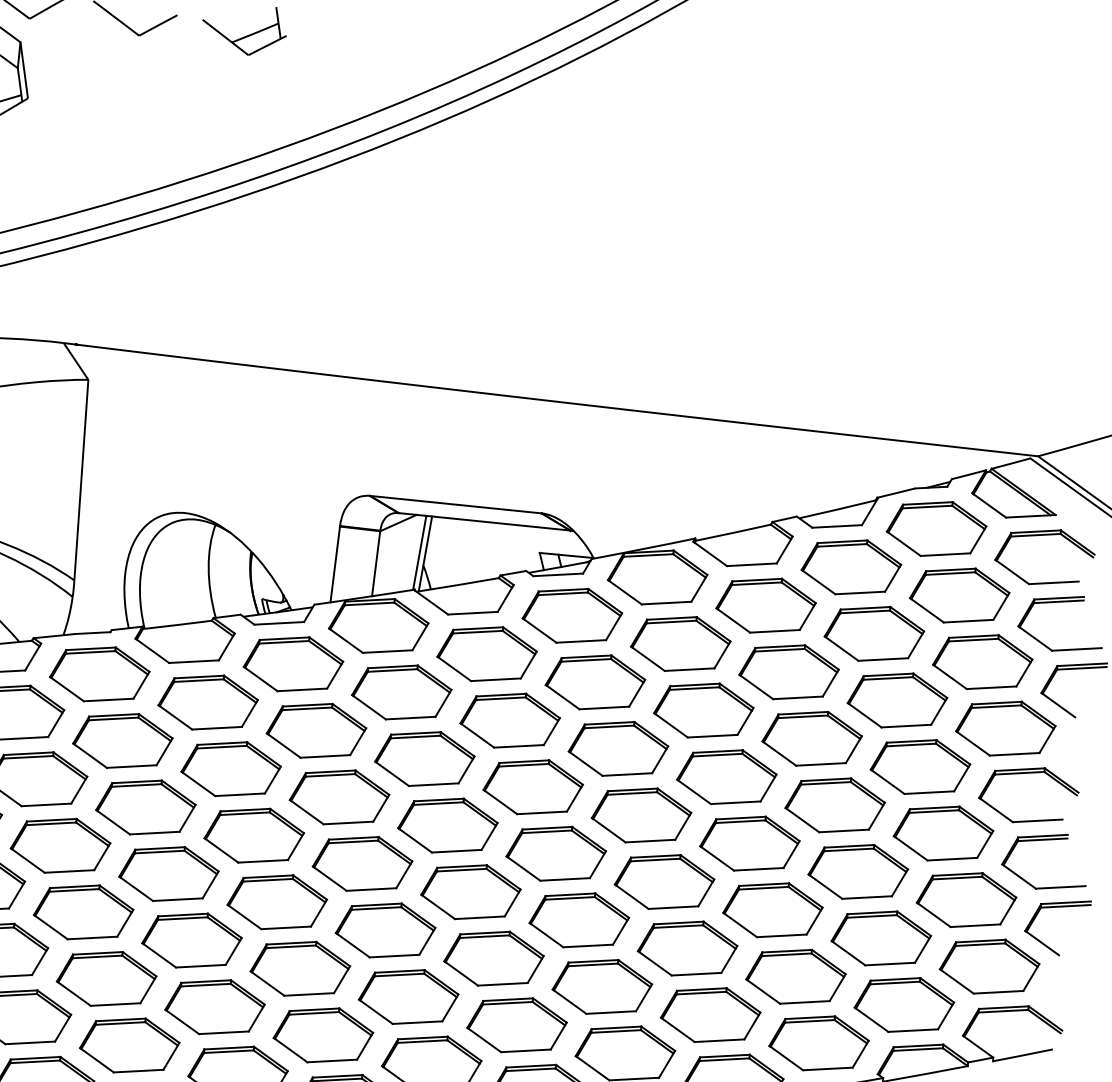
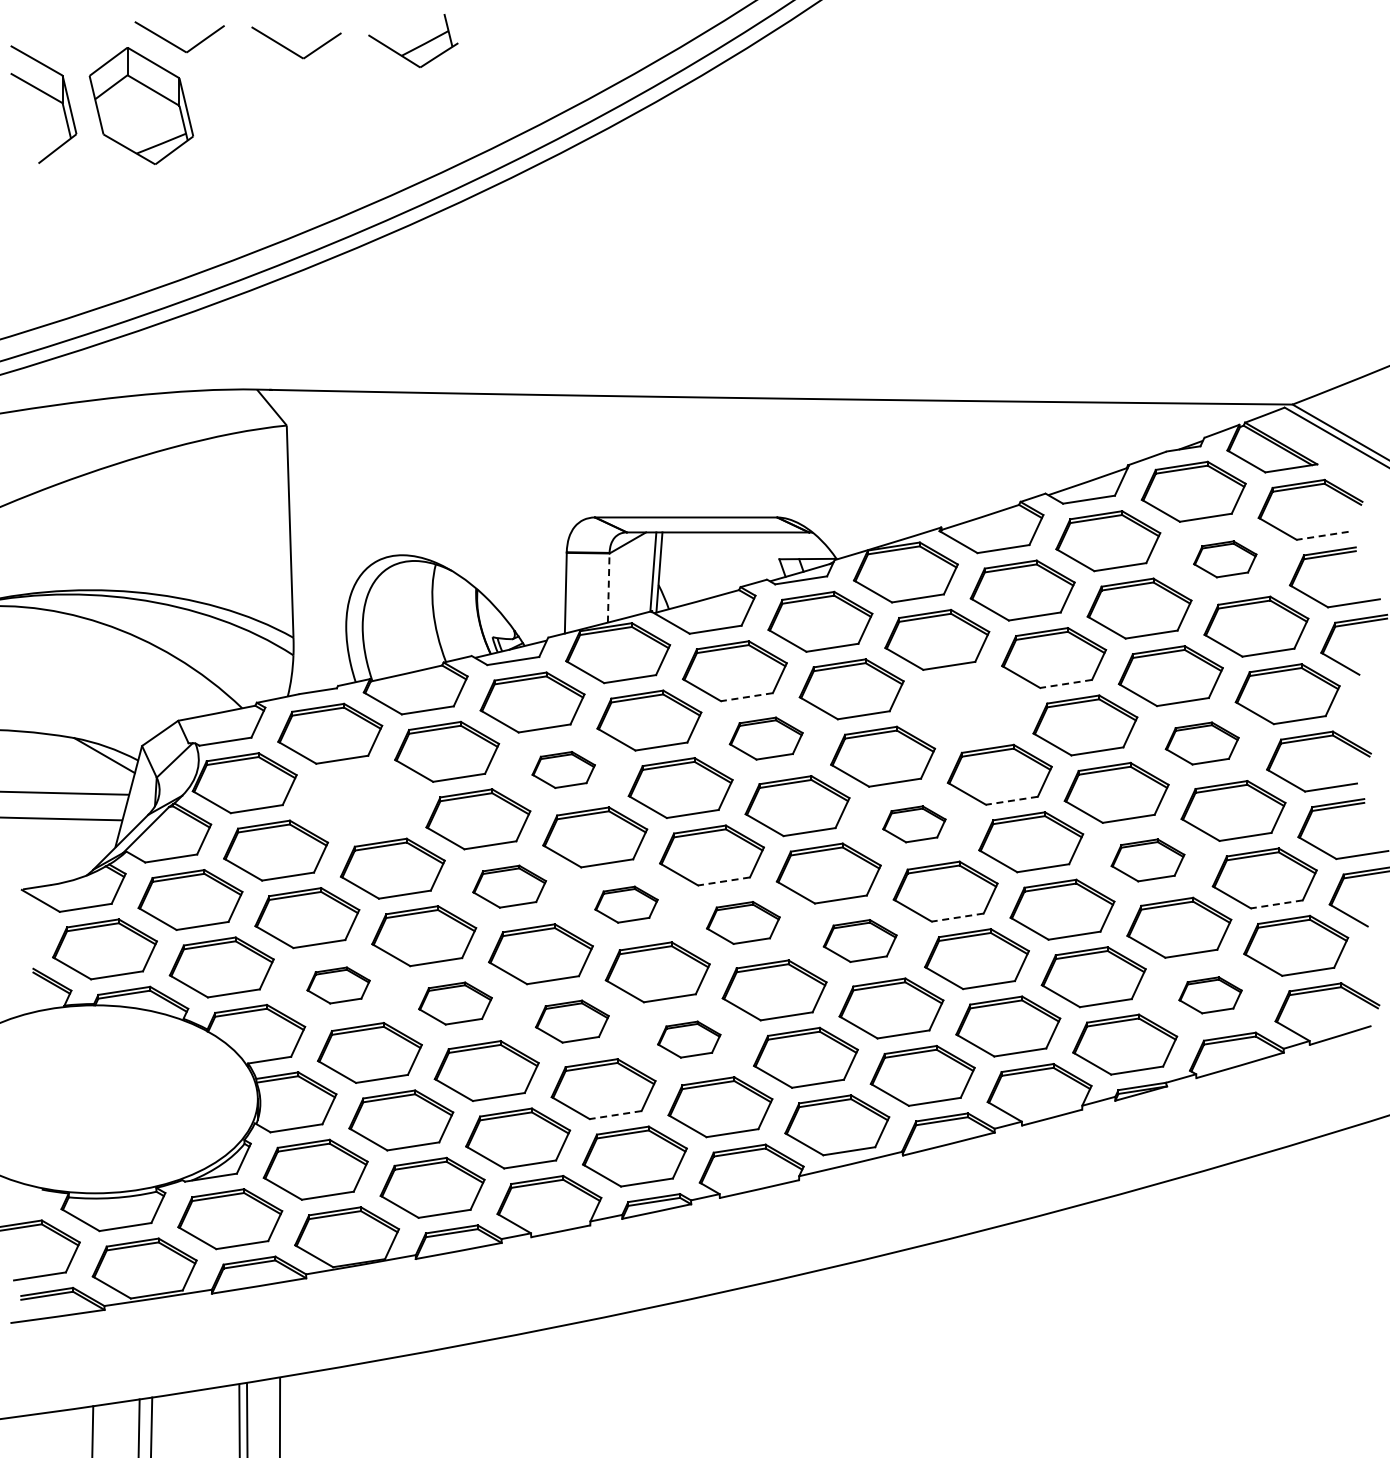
line: (375, 564) -> (608, 588), solid -> dashed
line: (1053, 582) -> (1322, 535), solid -> dashed
part: (960, 595) -> (1225, 559), size x0.6
line: (495, 680) -> (746, 697), solid -> dashed
line: (797, 698) -> (1065, 684), solid -> dashed
part: (703, 710) -> (968, 707), removed
part: (510, 720) -> (766, 738), size x0.7
part: (316, 730) -> (563, 769), size x0.6
part: (122, 741) -> (361, 801), removed
part: (920, 767) -> (1202, 743), size x0.7
line: (735, 802) -> (1011, 800), solid -> dashed
part: (641, 815) -> (914, 824), size x0.6
part: (254, 835) -> (509, 886), size x0.7
line: (456, 851) -> (723, 881), solid -> dashed
part: (362, 863) -> (626, 904), size x0.6
part: (857, 872) -> (1147, 860), size x0.7
part: (471, 891) -> (743, 922), size x0.7
line: (673, 907) -> (957, 917), solid -> dashed
part: (83, 912) -> (338, 985), size x0.6
part: (579, 919) -> (860, 940), size x0.7
line: (975, 925) -> (1276, 904), solid -> dashed
part: (192, 940) -> (455, 1003), size x0.7
part: (300, 968) -> (572, 1021), size x0.7
part: (409, 996) -> (689, 1039), size x0.6
part: (904, 1005) -> (1210, 995), size x0.6
line: (332, 1061) -> (615, 1115), solid -> dashed

